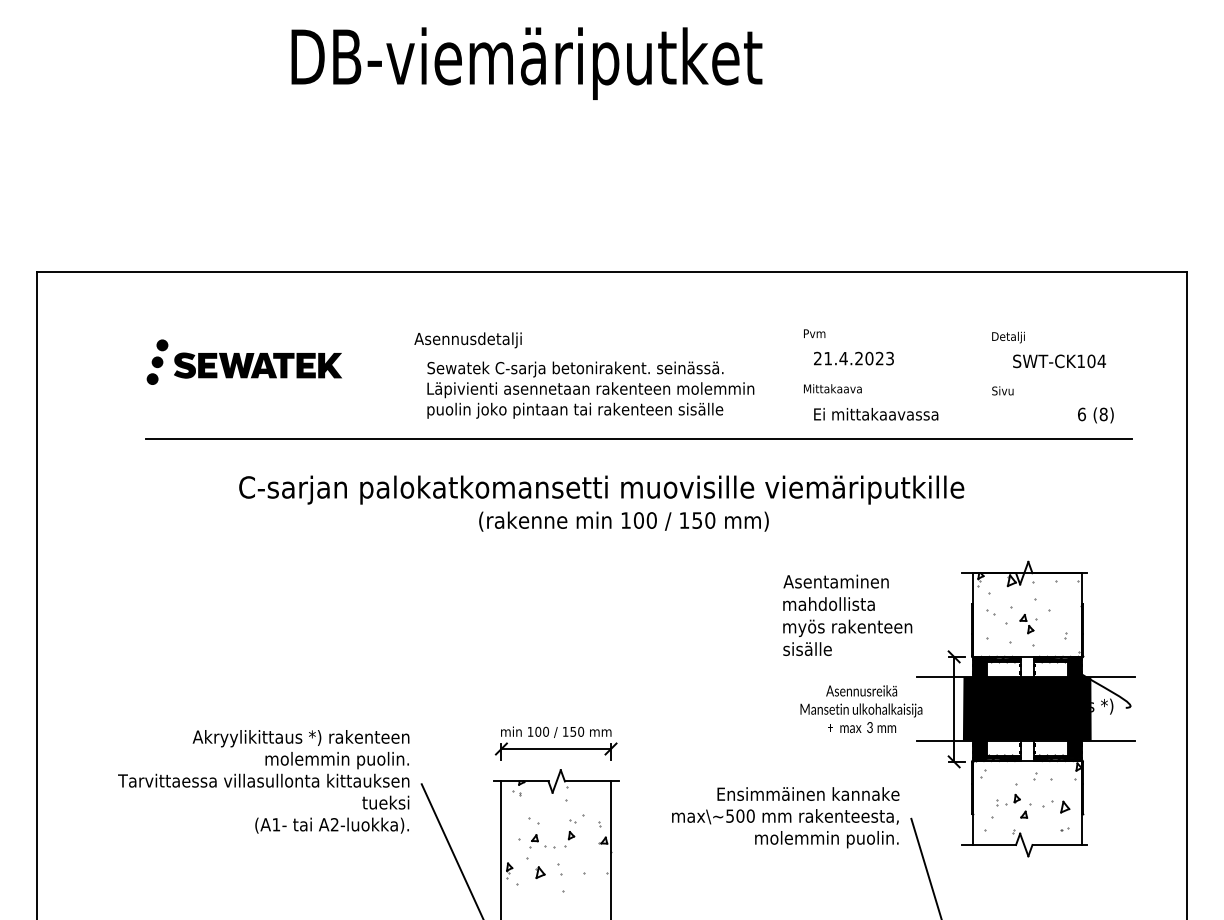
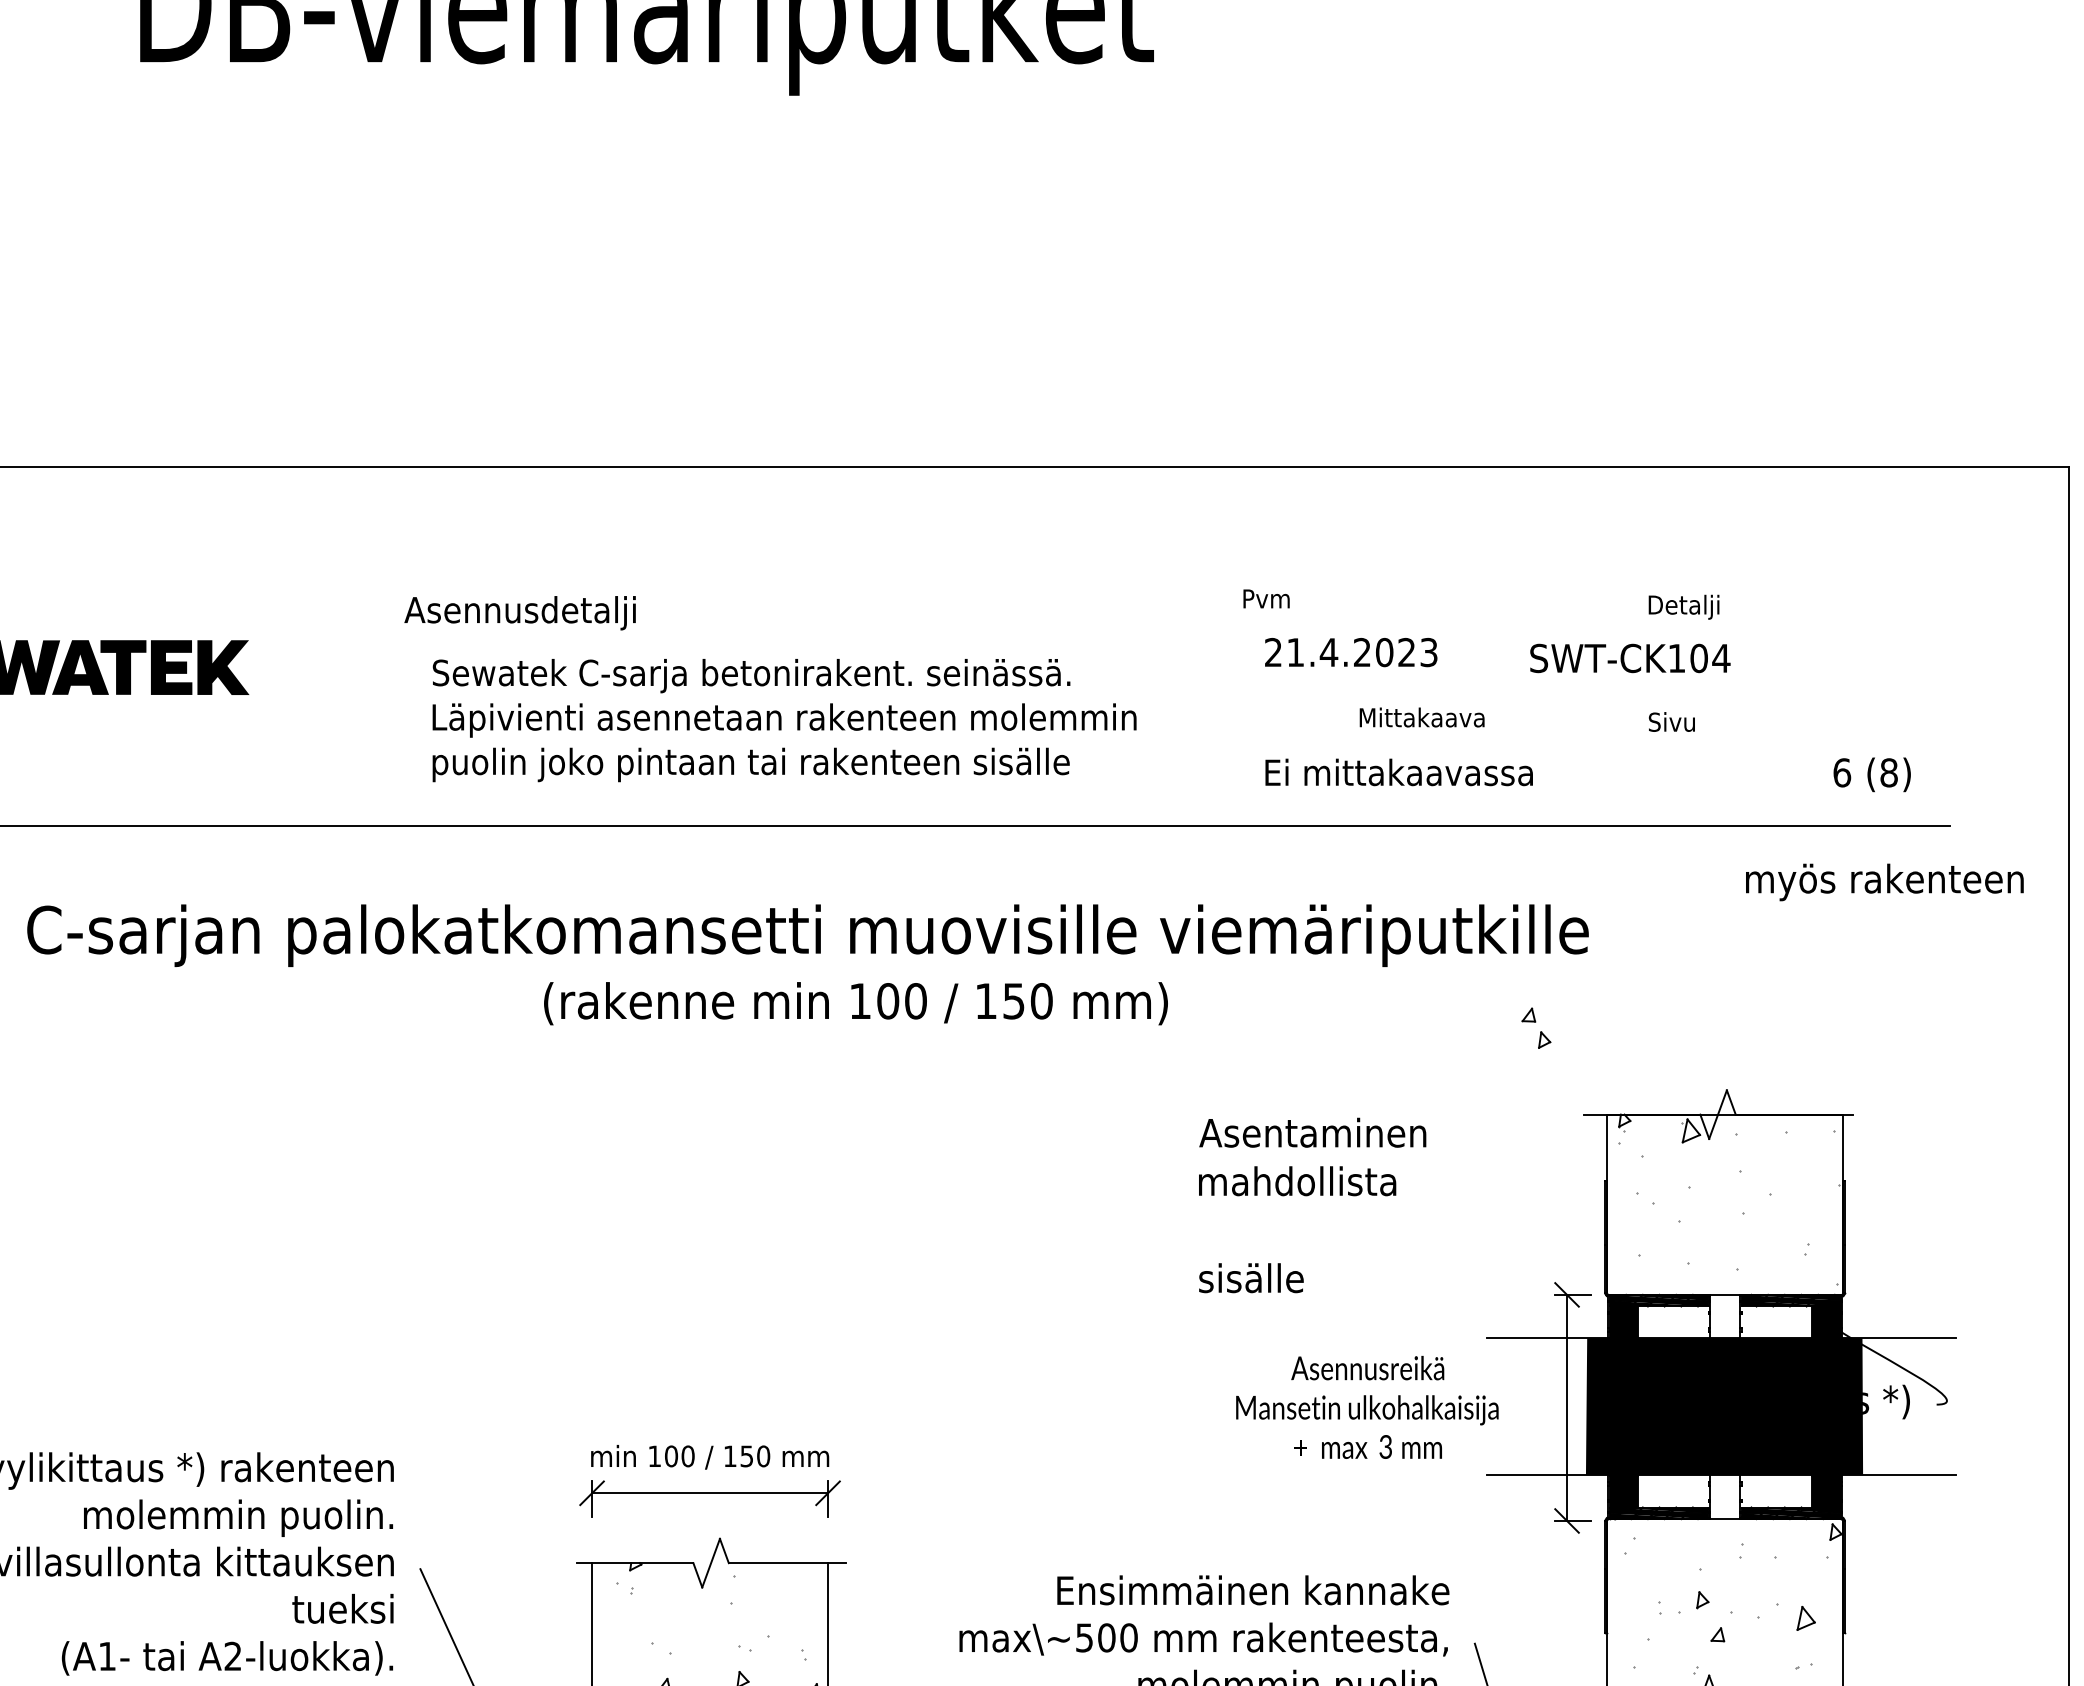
text: (1059, 361) -> (1630, 658), moved
text: (832, 388) -> (1421, 716), moved
part: (1026, 624) -> (1535, 1029), moved
text: (847, 628) -> (1884, 882), moved

